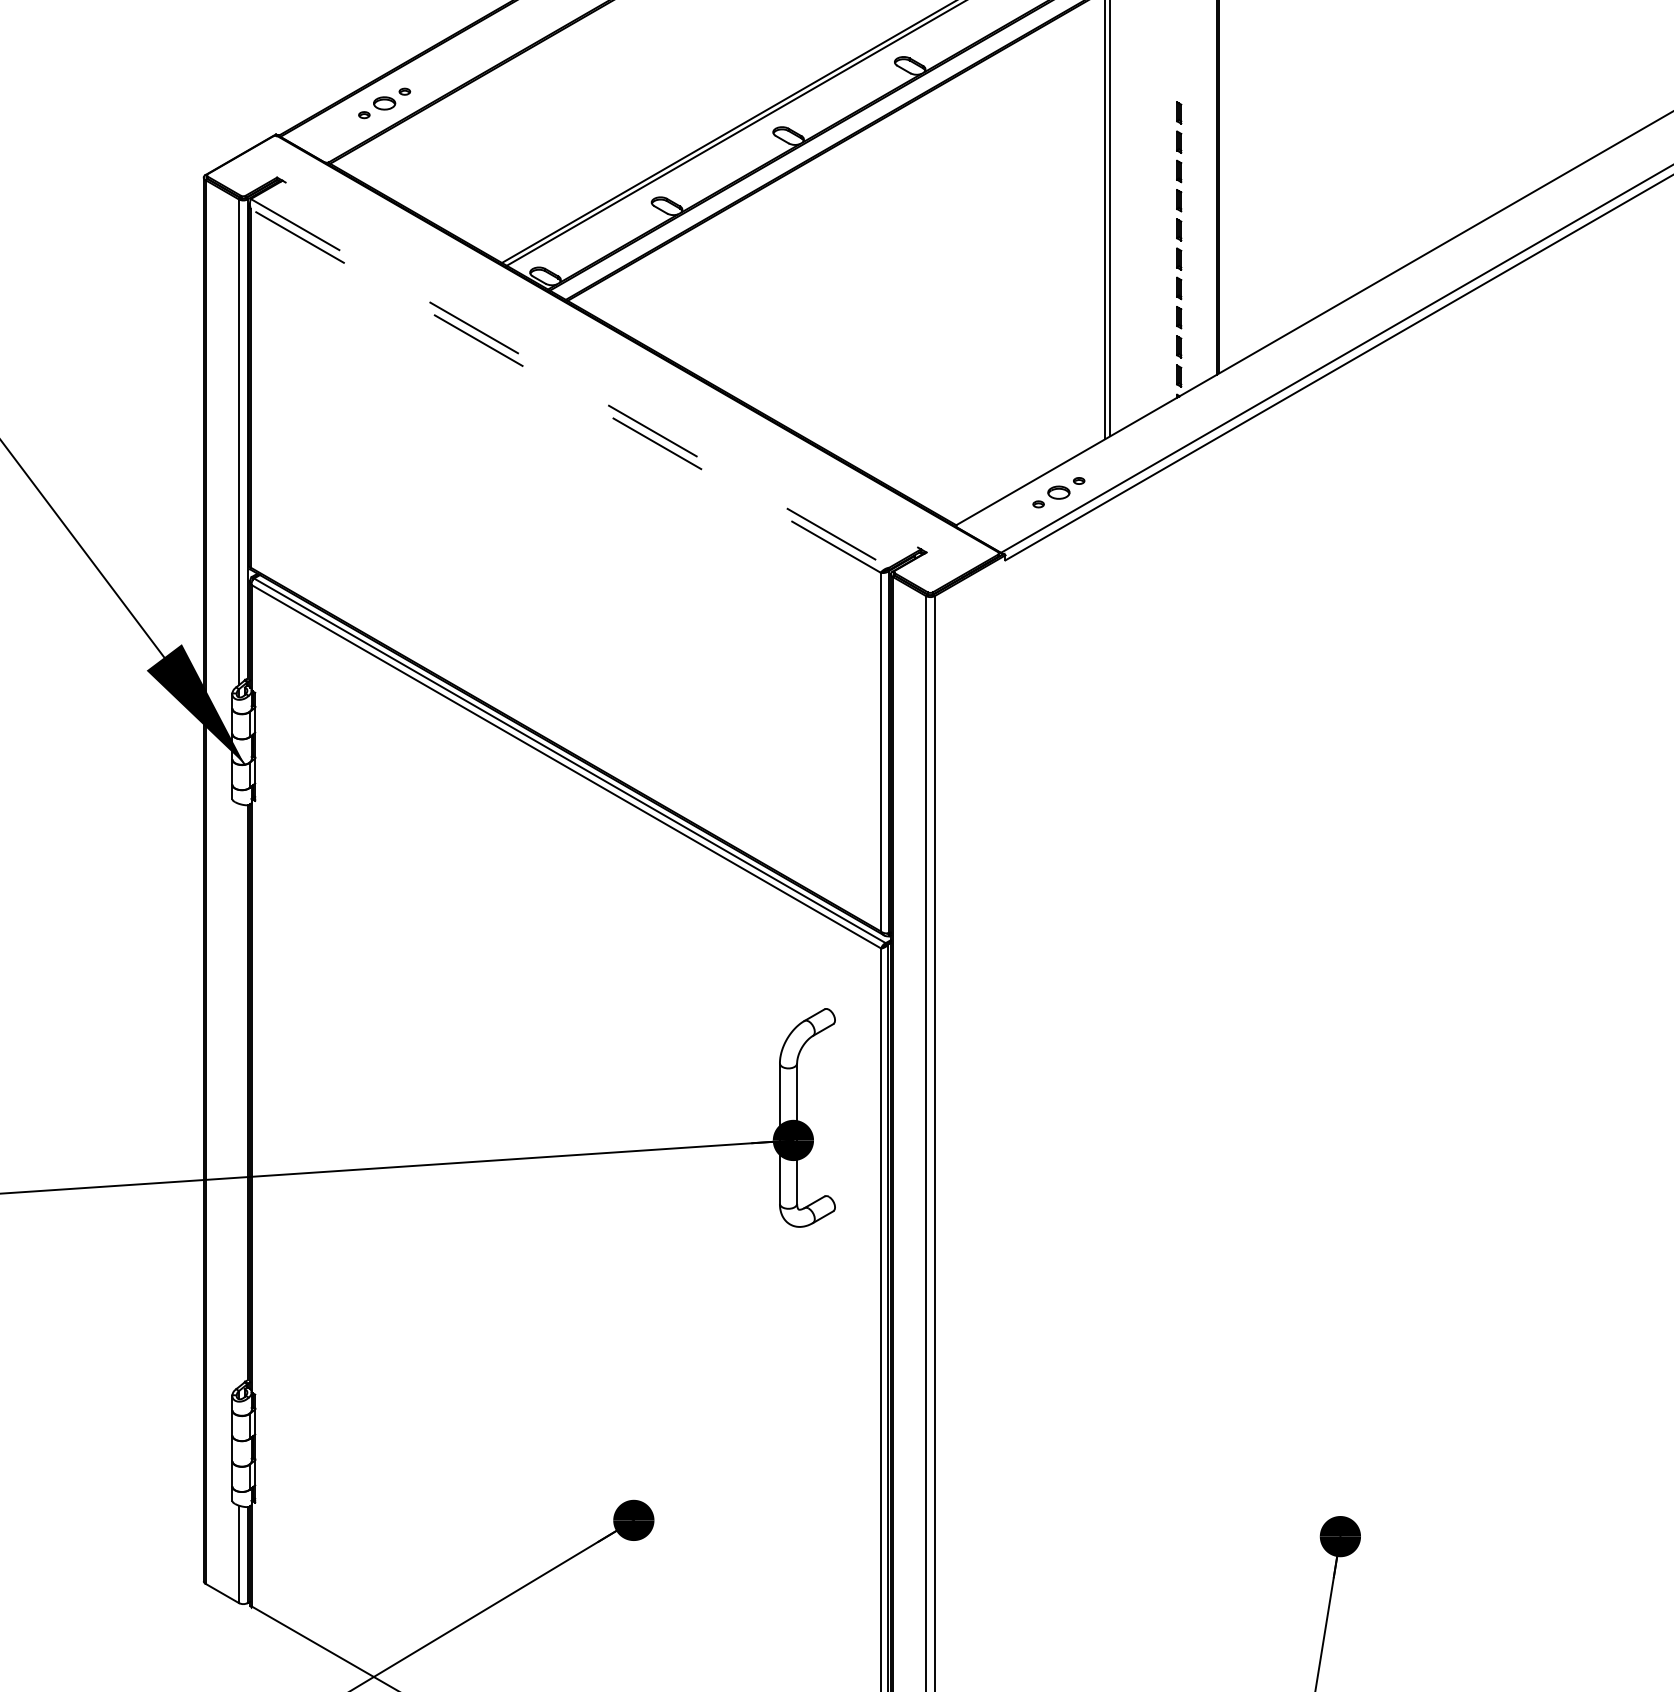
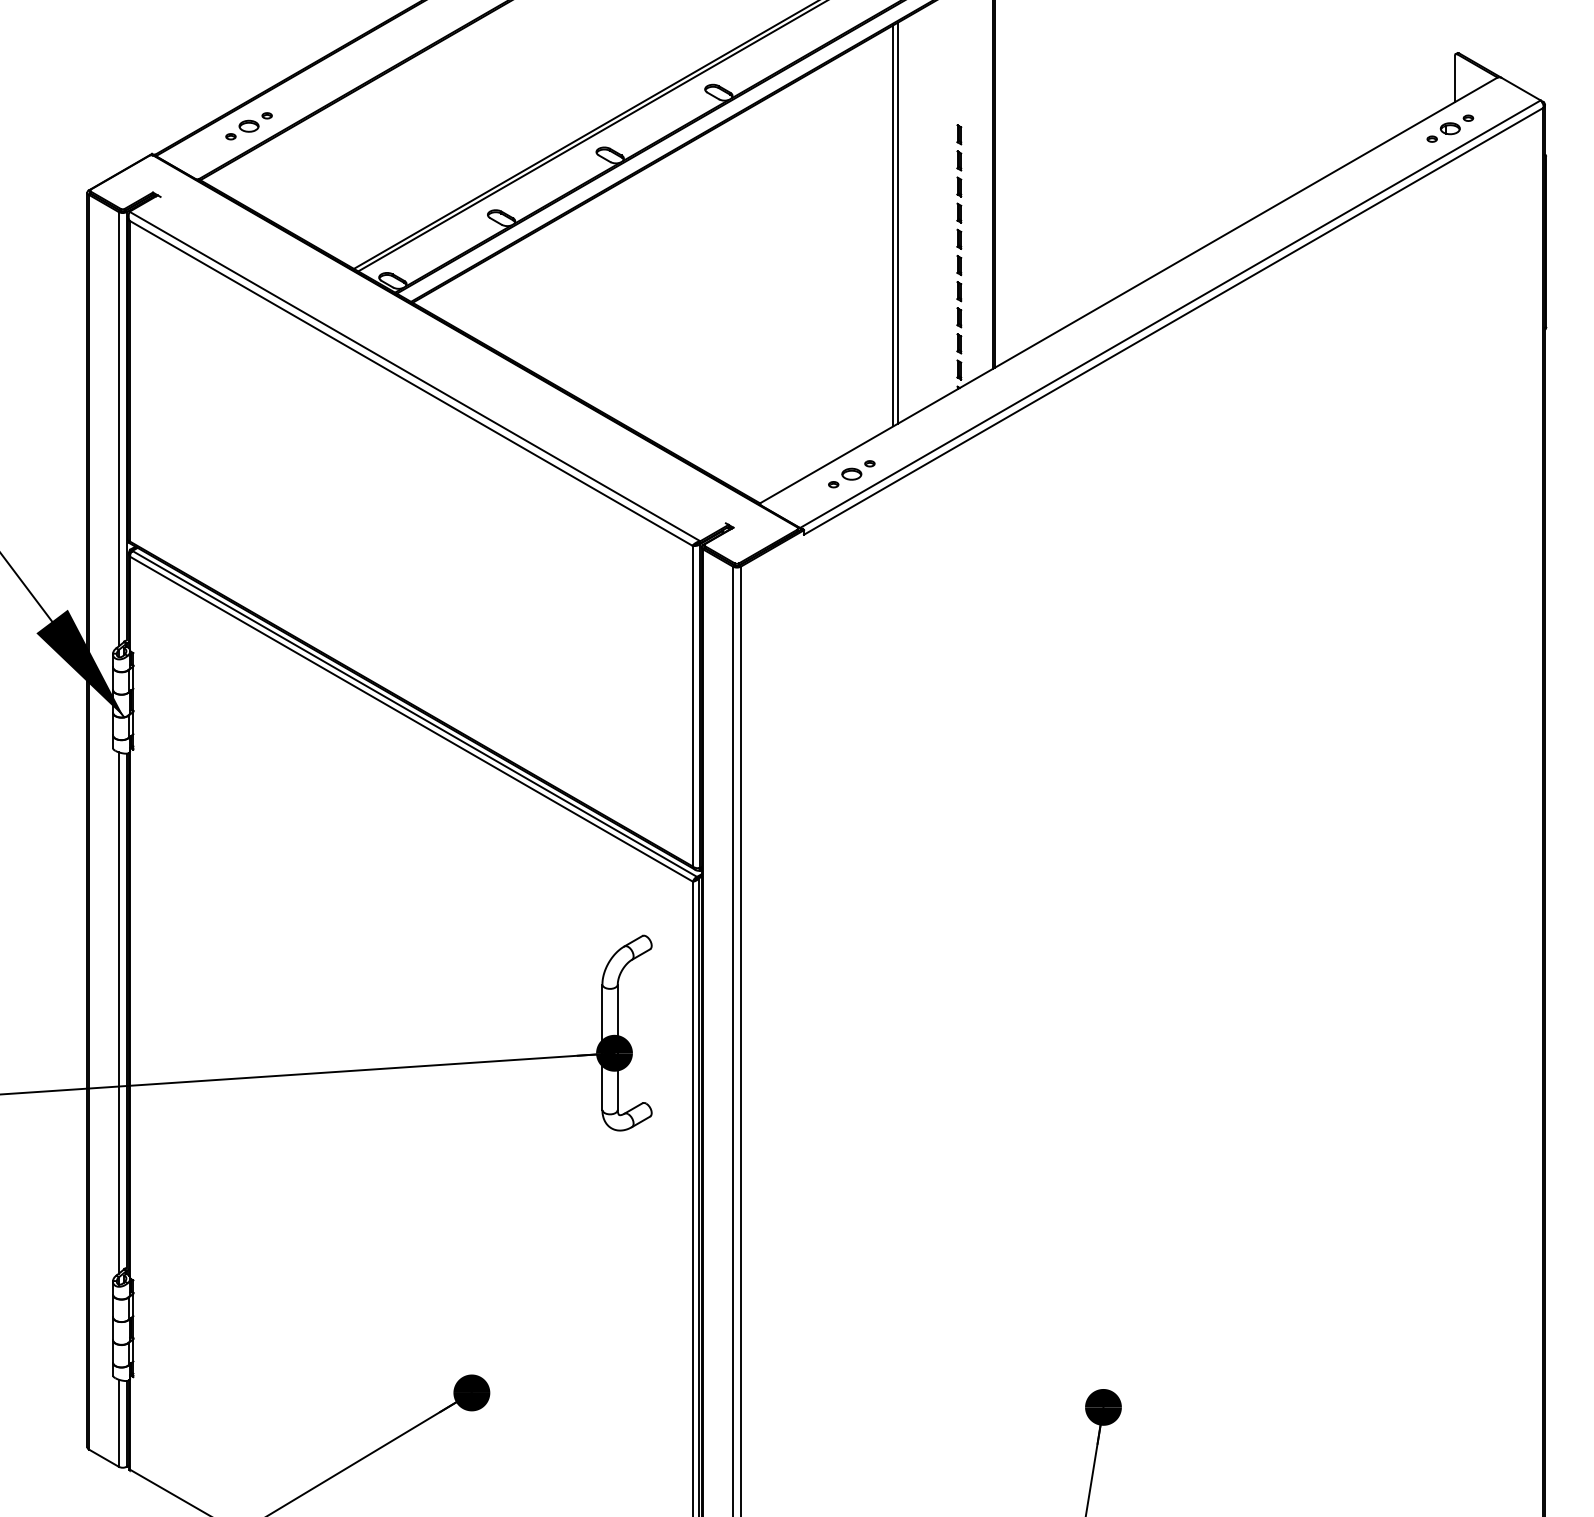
line: (569, 383) -> (414, 376), dashed -> solid
line: (565, 391) -> (410, 383), dashed -> solid
line: (238, 1094) -> (118, 1012), added

